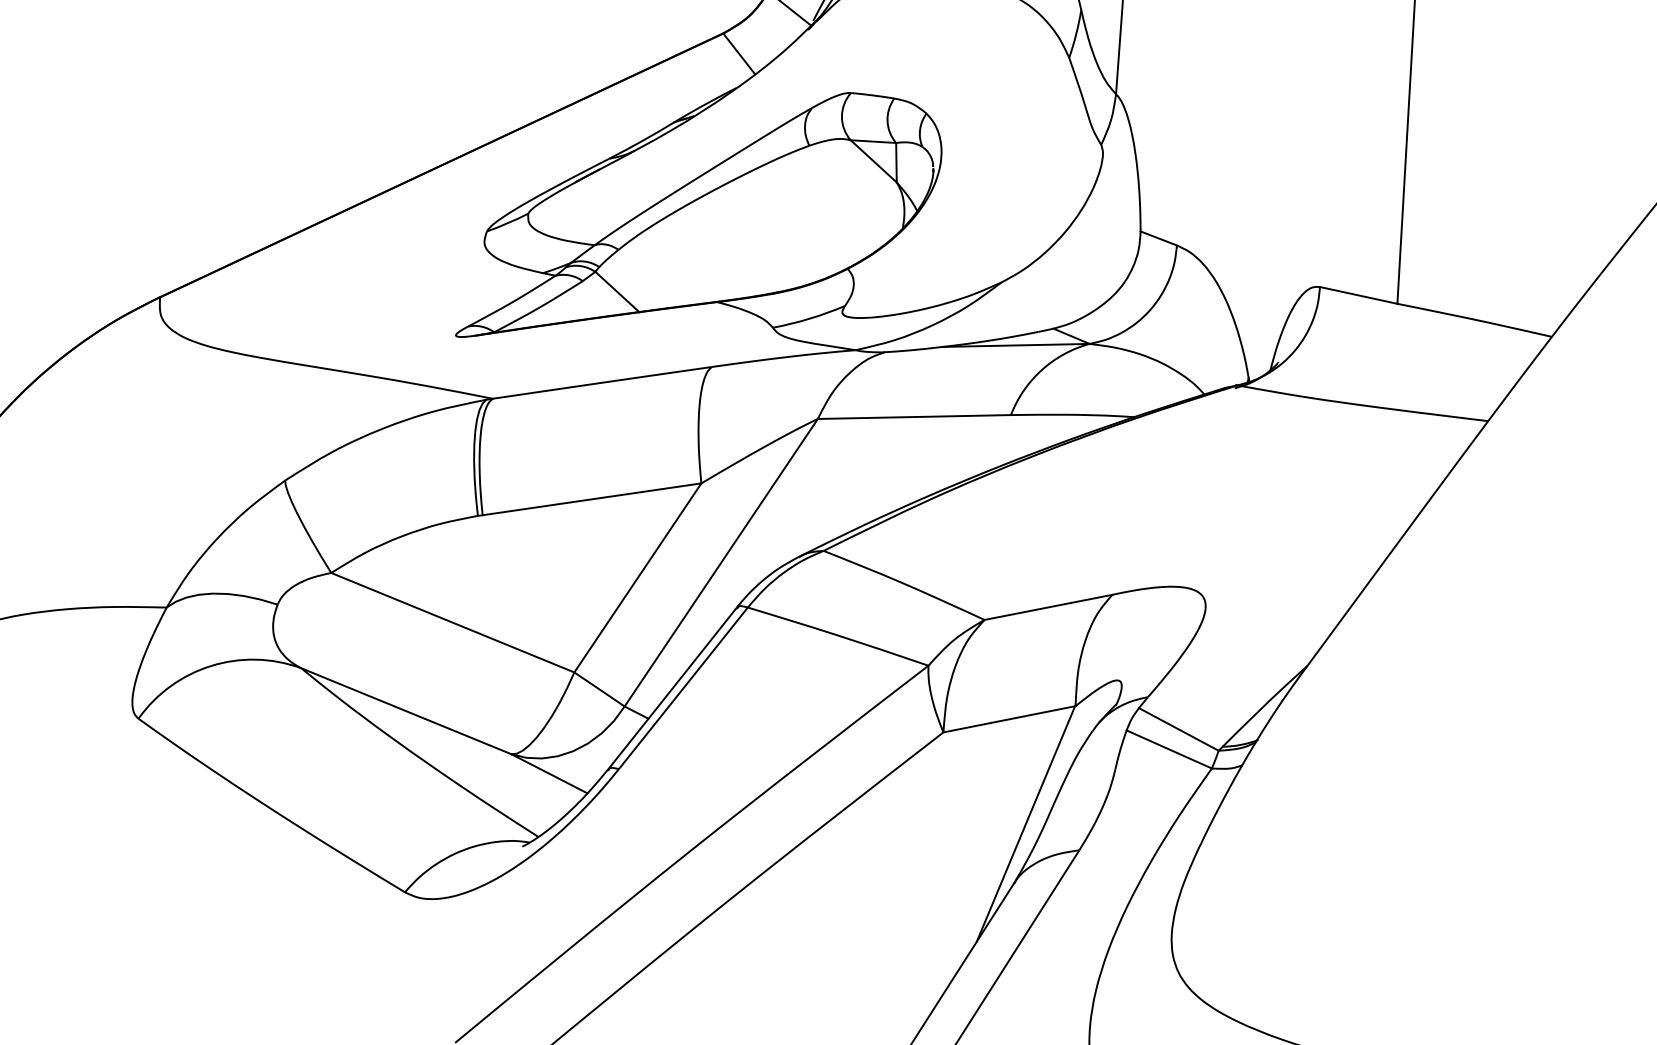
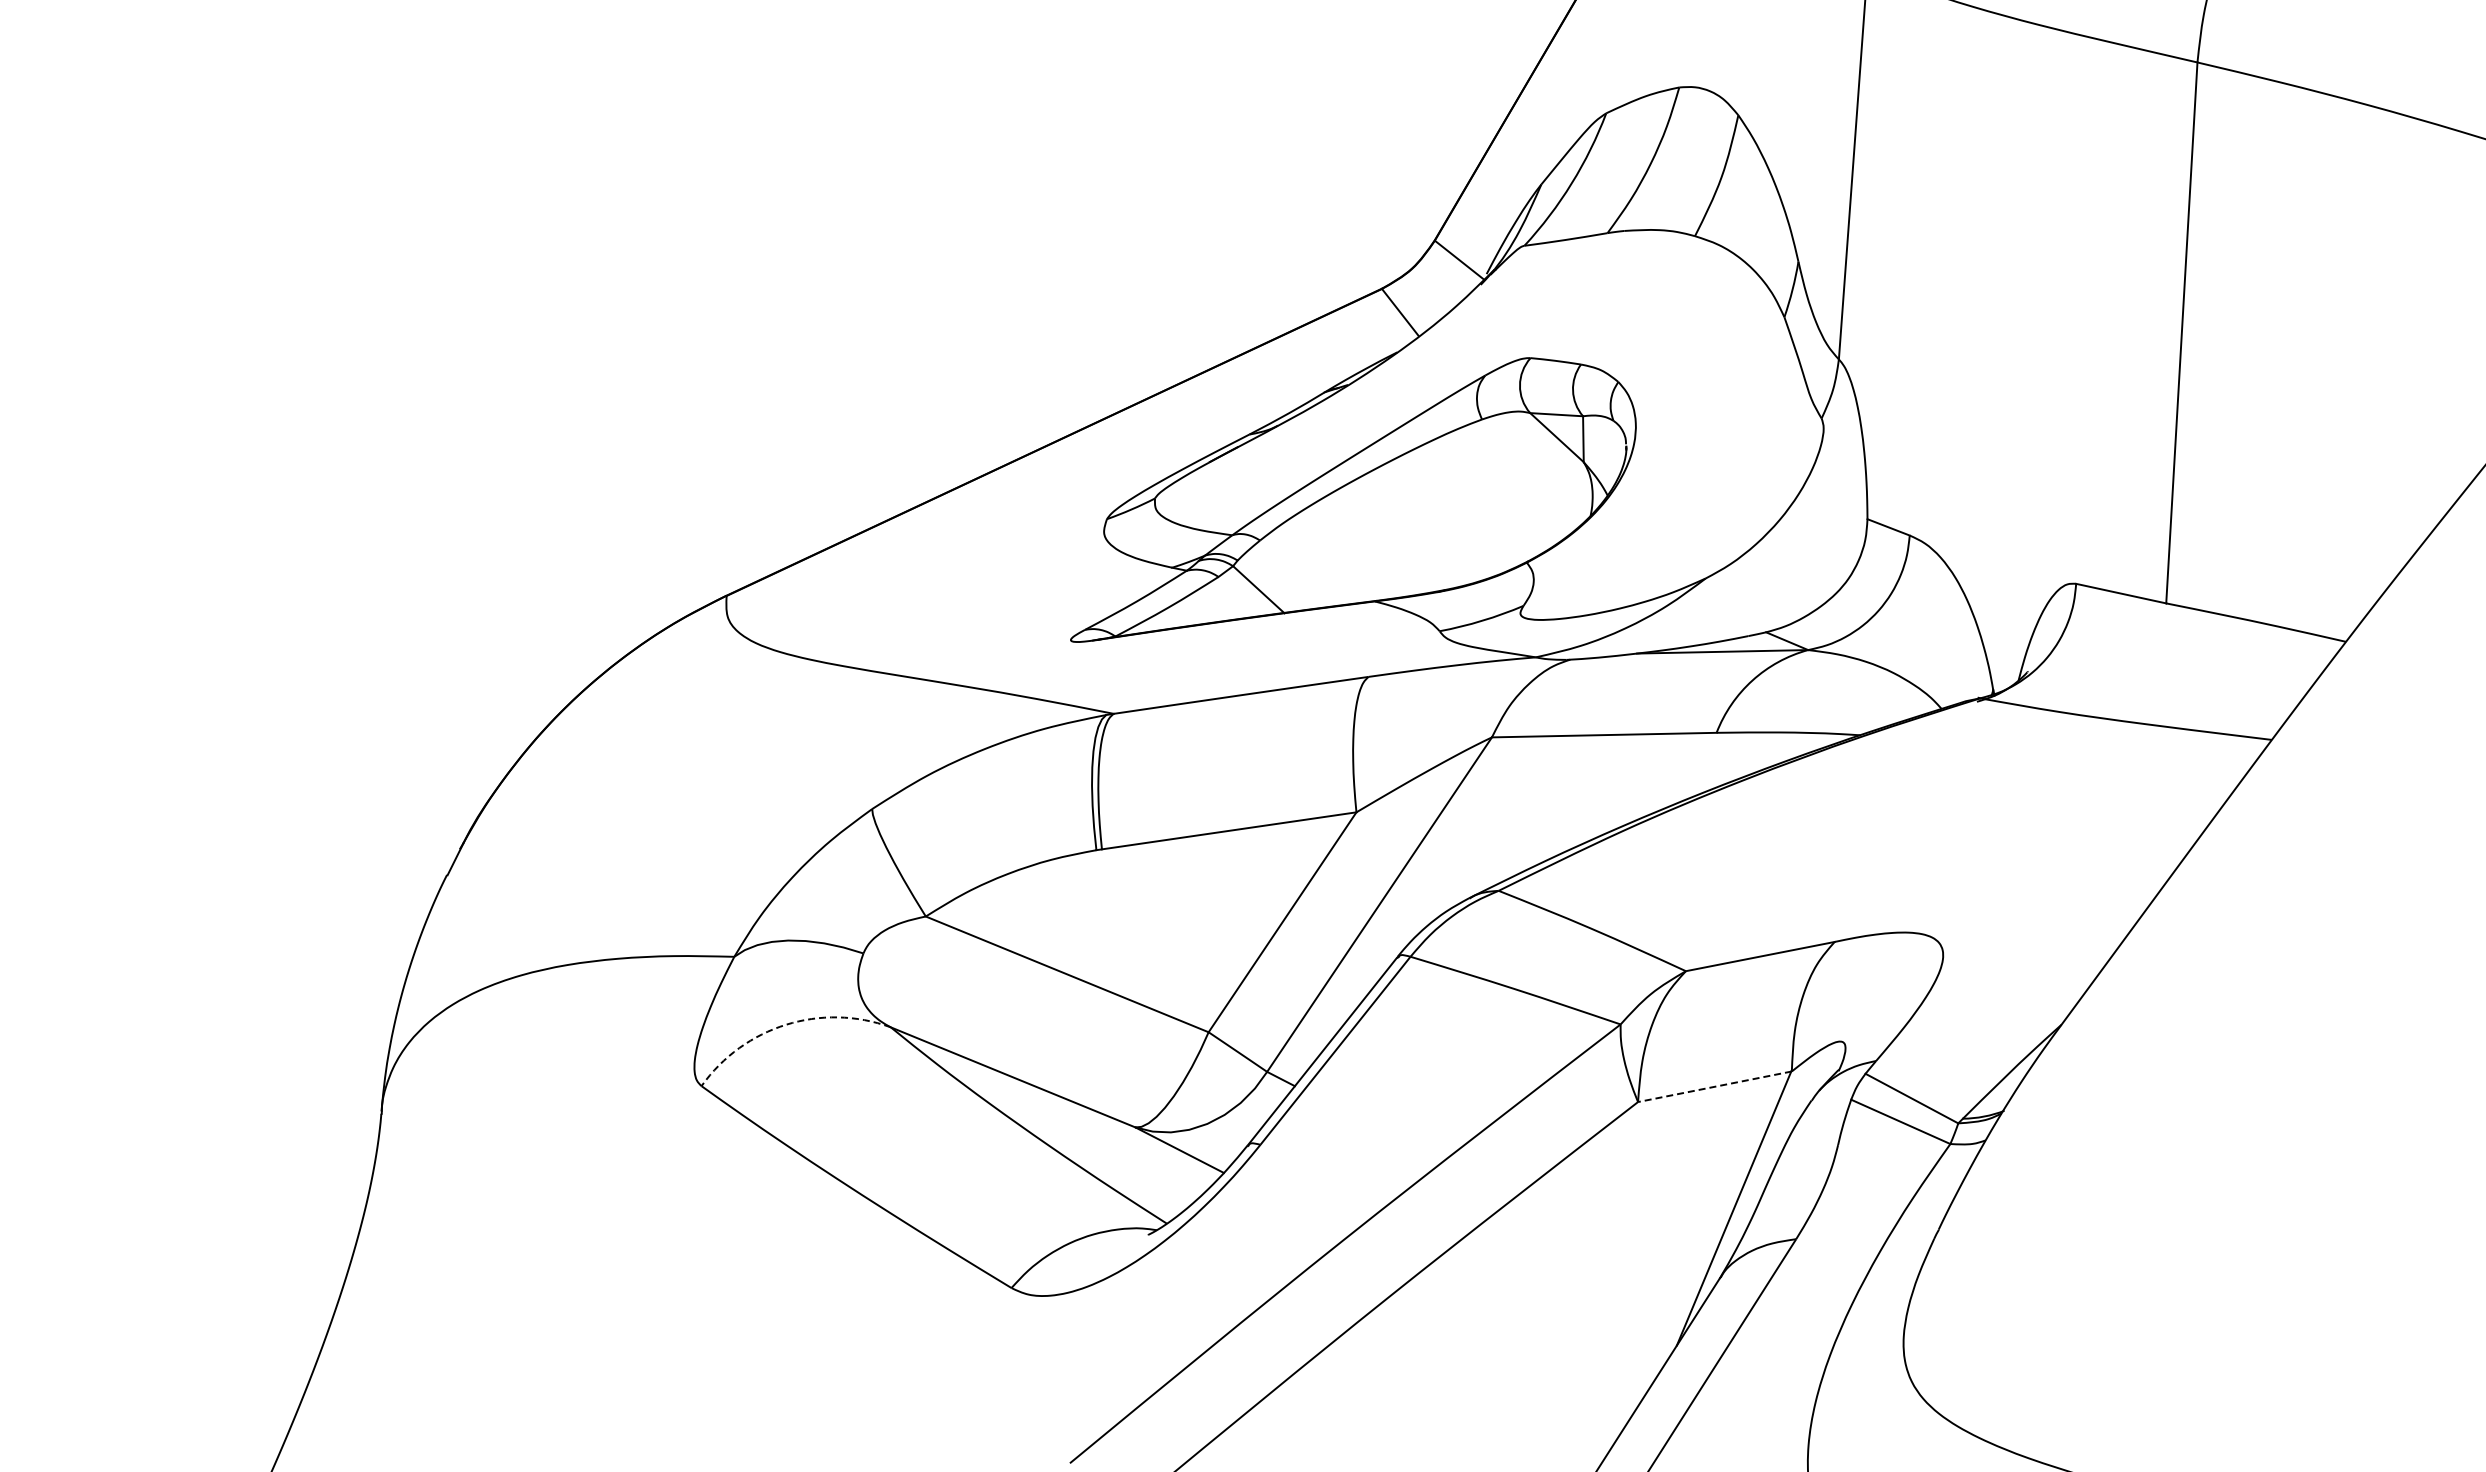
arc: (211, 665) -> (786, 1024), solid -> dashed
line: (1009, 719) -> (1714, 1086), solid -> dashed

